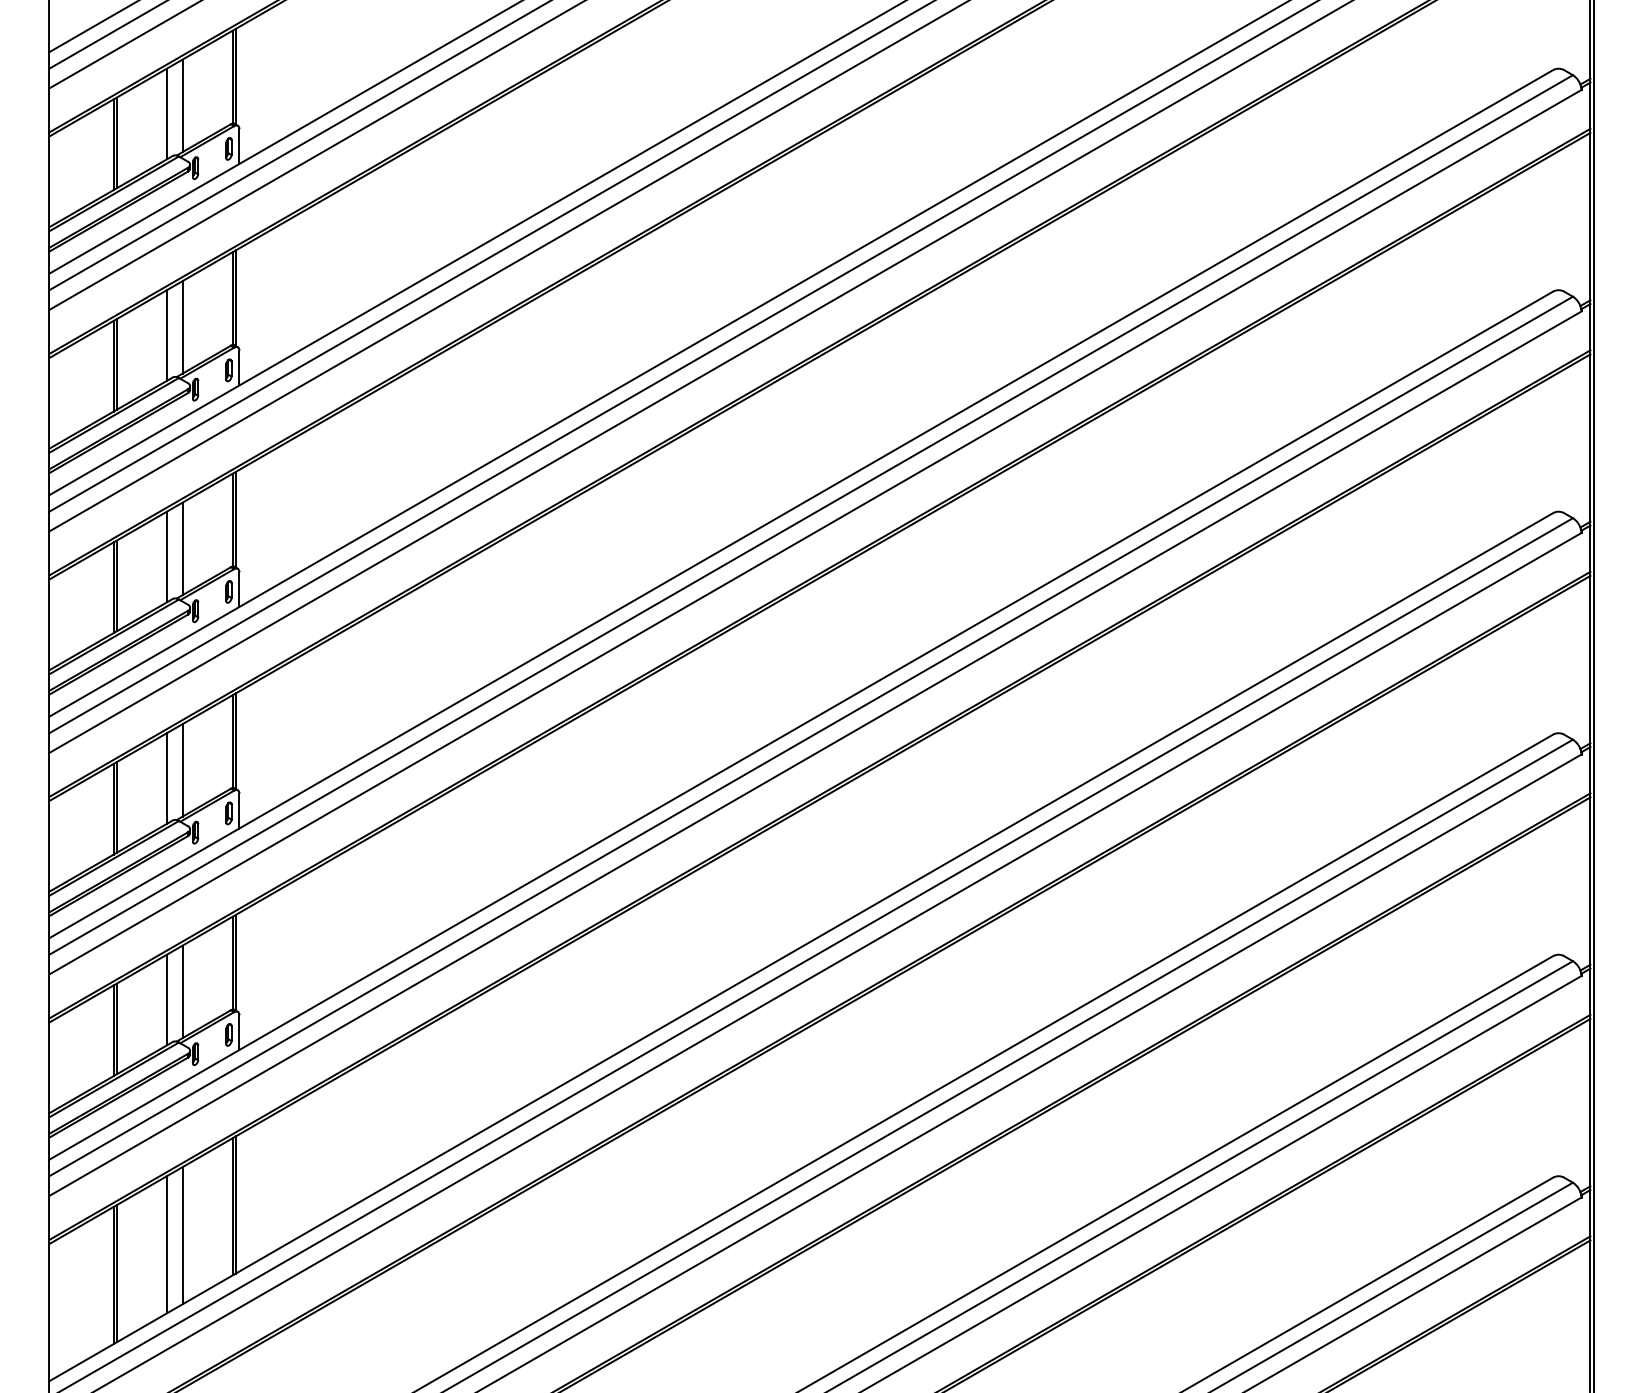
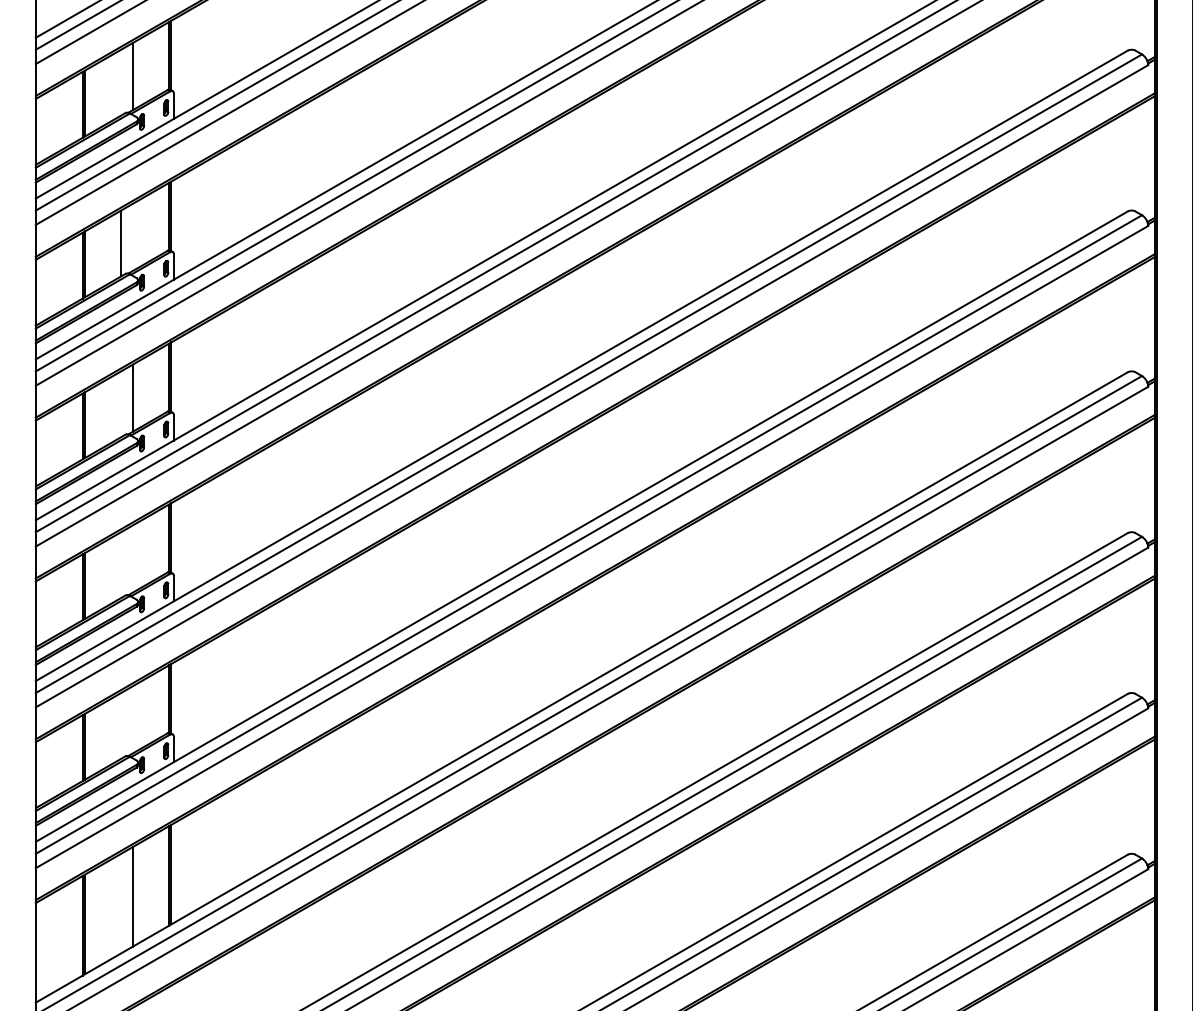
line: (166, 113) -> (120, 82), removed
line: (182, 327) -> (132, 237), removed
line: (166, 556) -> (120, 403), removed
line: (182, 770) -> (132, 559), removed
line: (166, 778) -> (120, 565), removed
line: (182, 991) -> (132, 719), removed
line: (166, 999) -> (120, 725), removed
line: (166, 1244) -> (120, 903), removed

